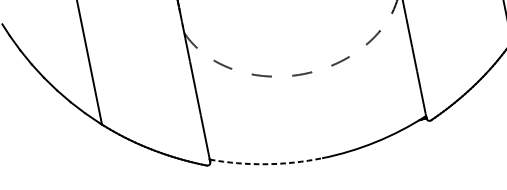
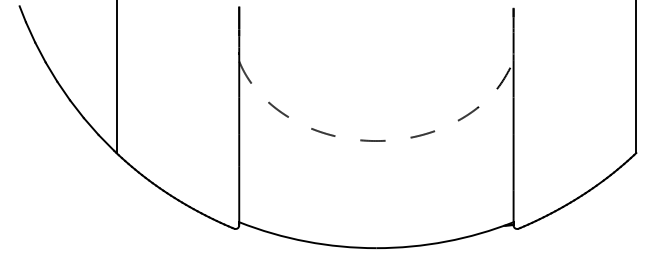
arc: (265, 164) -> (306, 241), dashed -> solid

